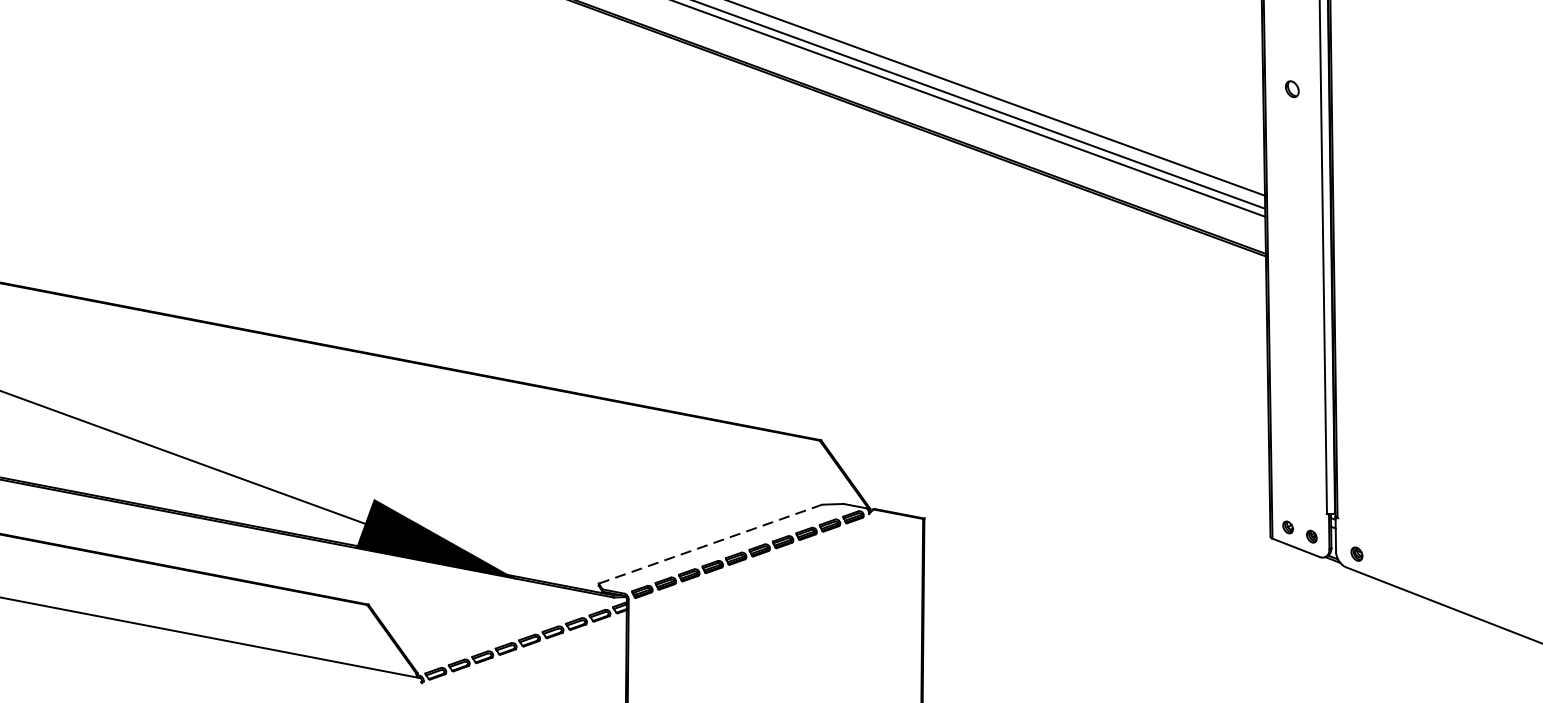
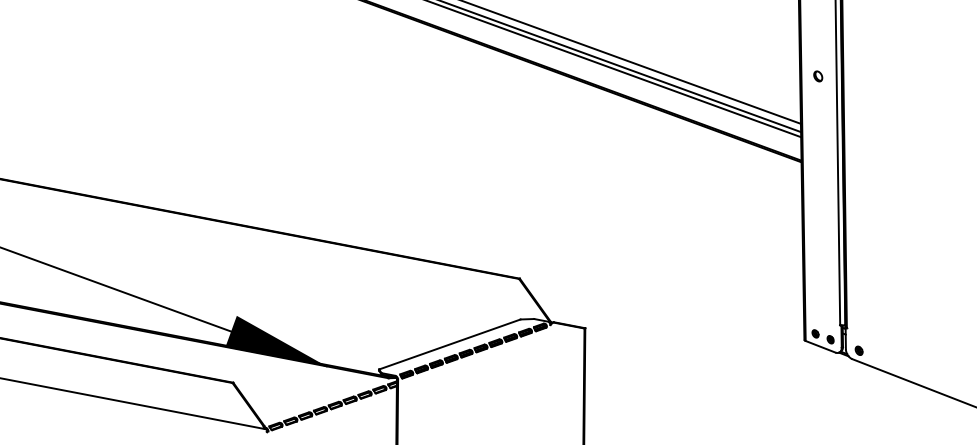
part: (1292, 89) -> (818, 76), moved
line: (709, 544) -> (449, 344), dashed -> solid

